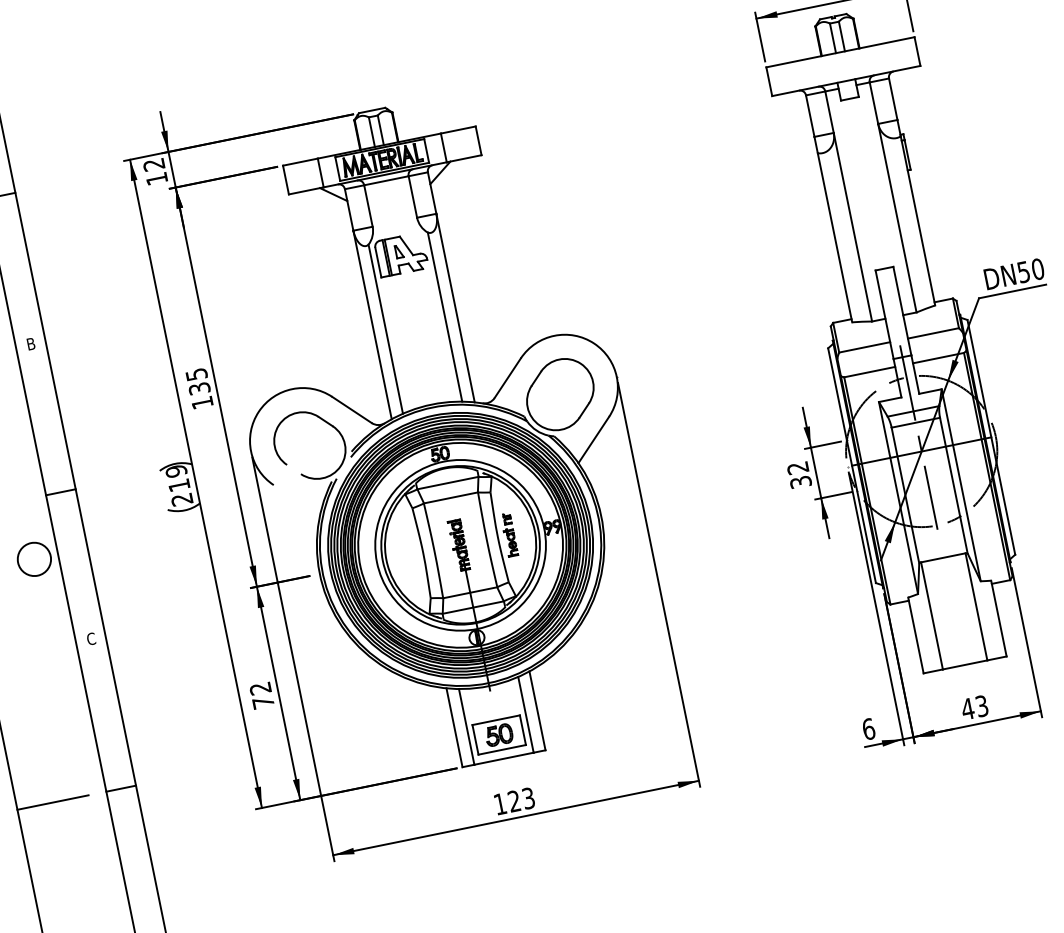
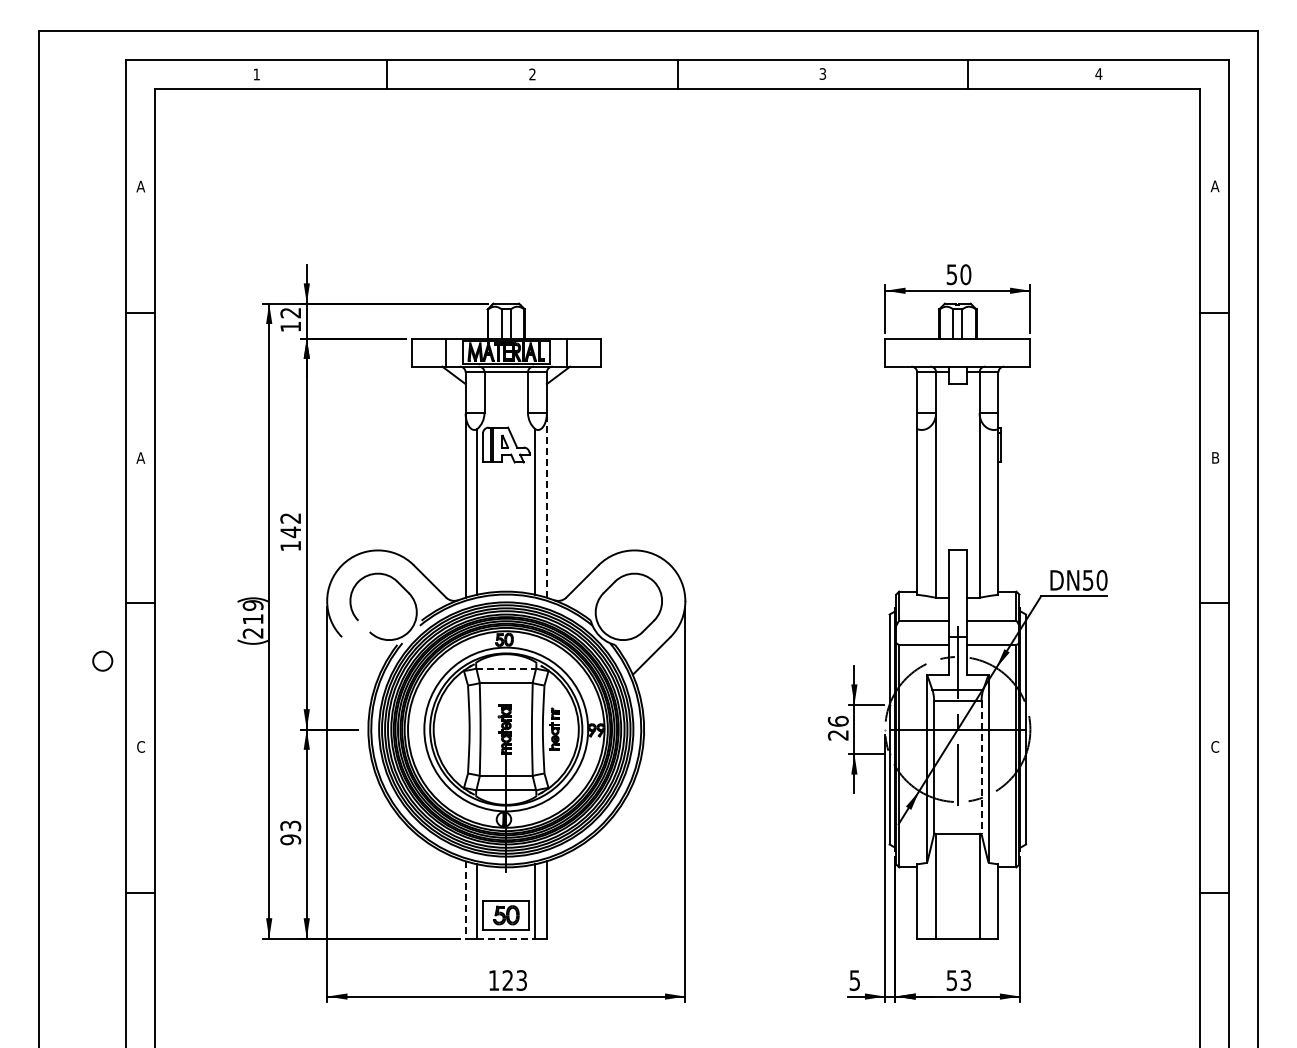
line: (455, 308) -> (546, 505), solid -> dashed
text: (30, 343) -> (140, 457), B -> A
text: (197, 381) -> (290, 525), 135 -> 142
text: (798, 474) -> (837, 727), 32 -> 26
line: (448, 482) -> (506, 668), solid -> dashed
line: (953, 486) -> (981, 768), solid -> dashed
circle: (34, 559) -> (102, 661), size x0.6
text: (261, 695) -> (290, 832), 72 -> 93
text: (967, 709) -> (951, 980), 43 -> 53
line: (454, 727) -> (465, 899), solid -> dashed
text: (868, 729) -> (854, 980), 6 -> 5
line: (504, 758) -> (506, 938), solid -> dashed
line: (52, 802) -> (73, 893), removed

